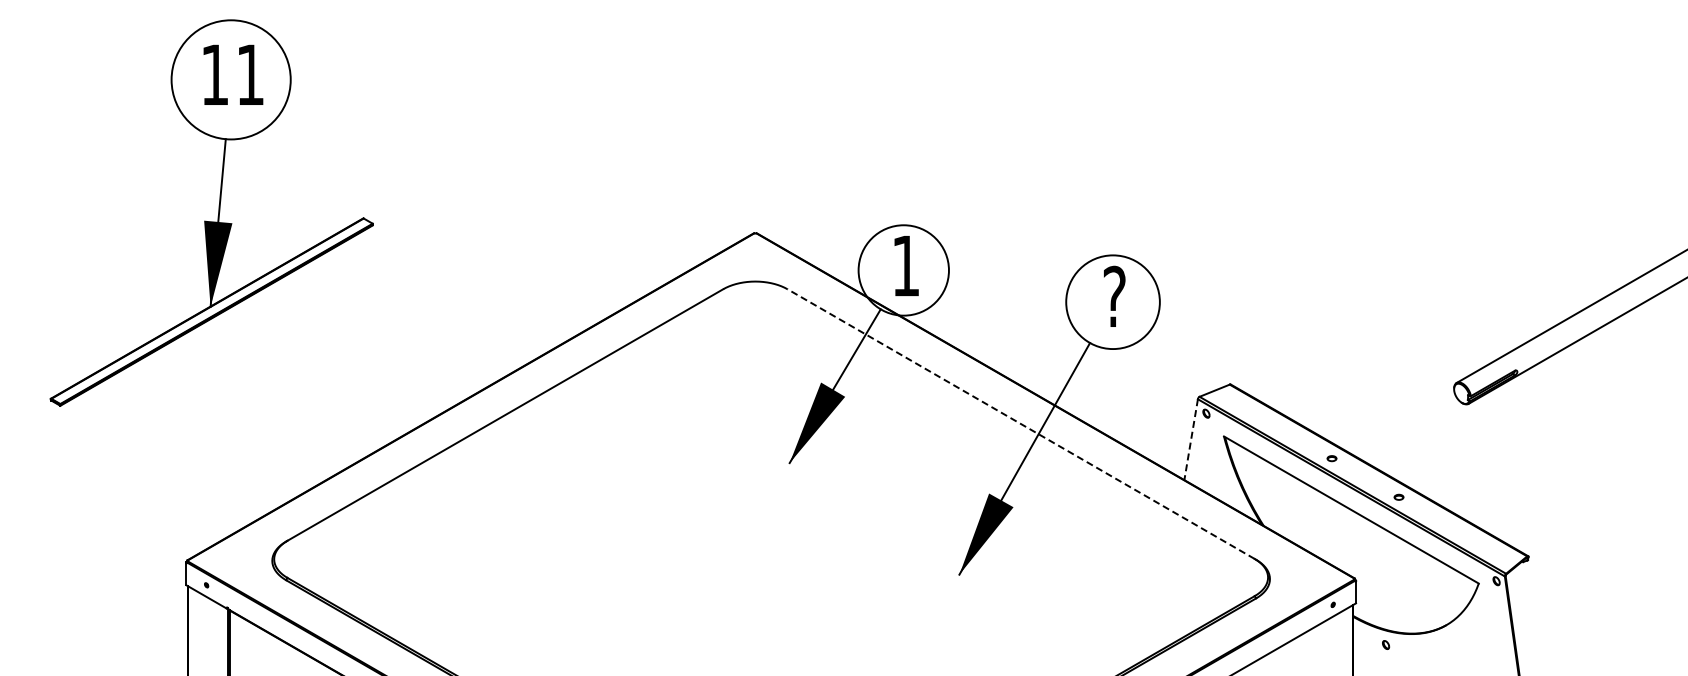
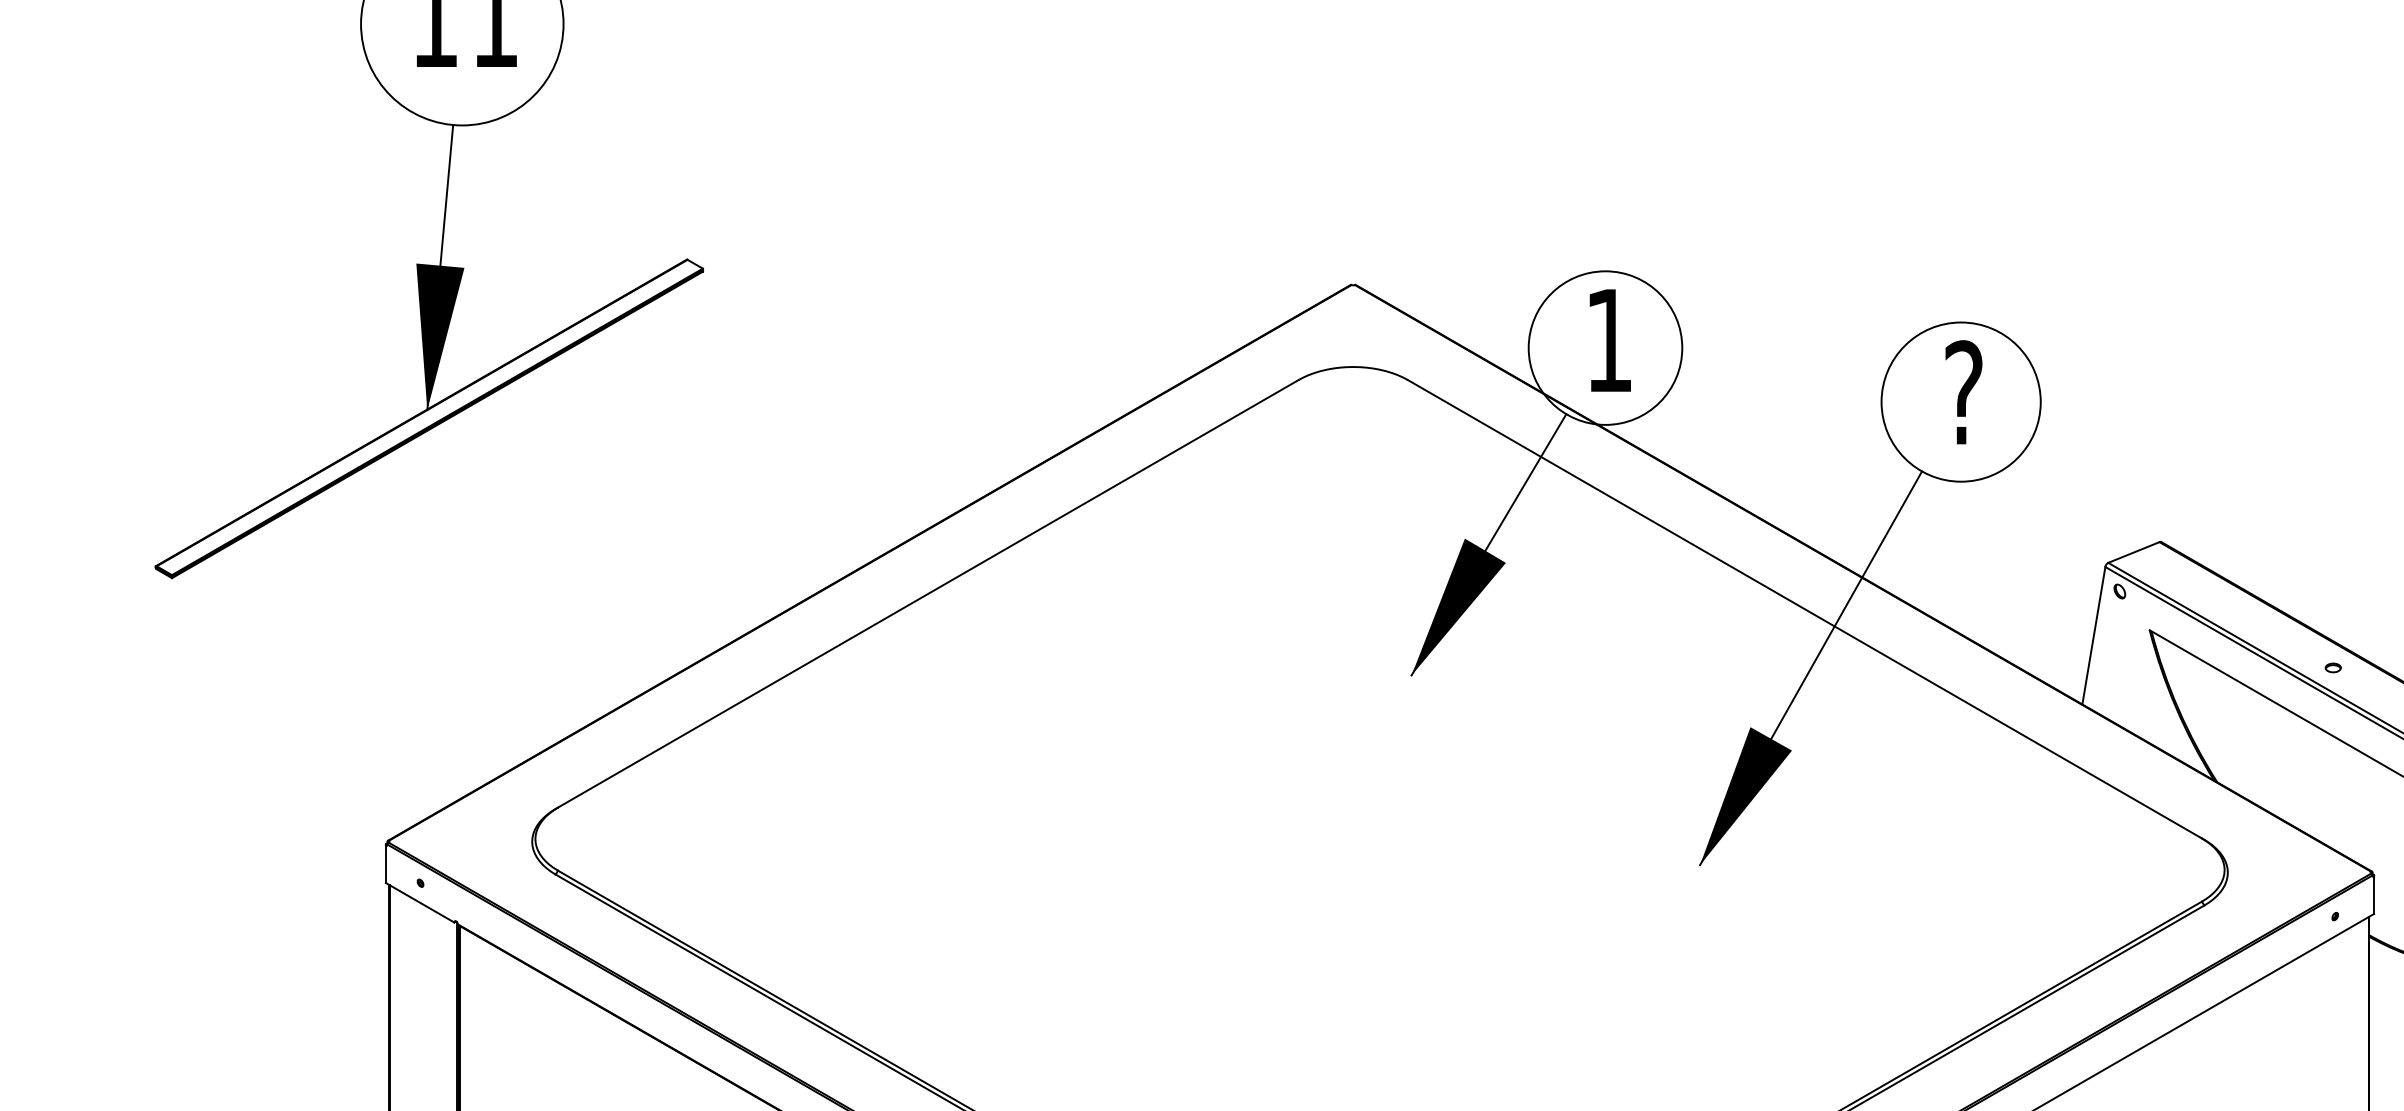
line: (1021, 424) -> (1805, 609), dashed -> solid
line: (1191, 439) -> (2094, 635), dashed -> solid

